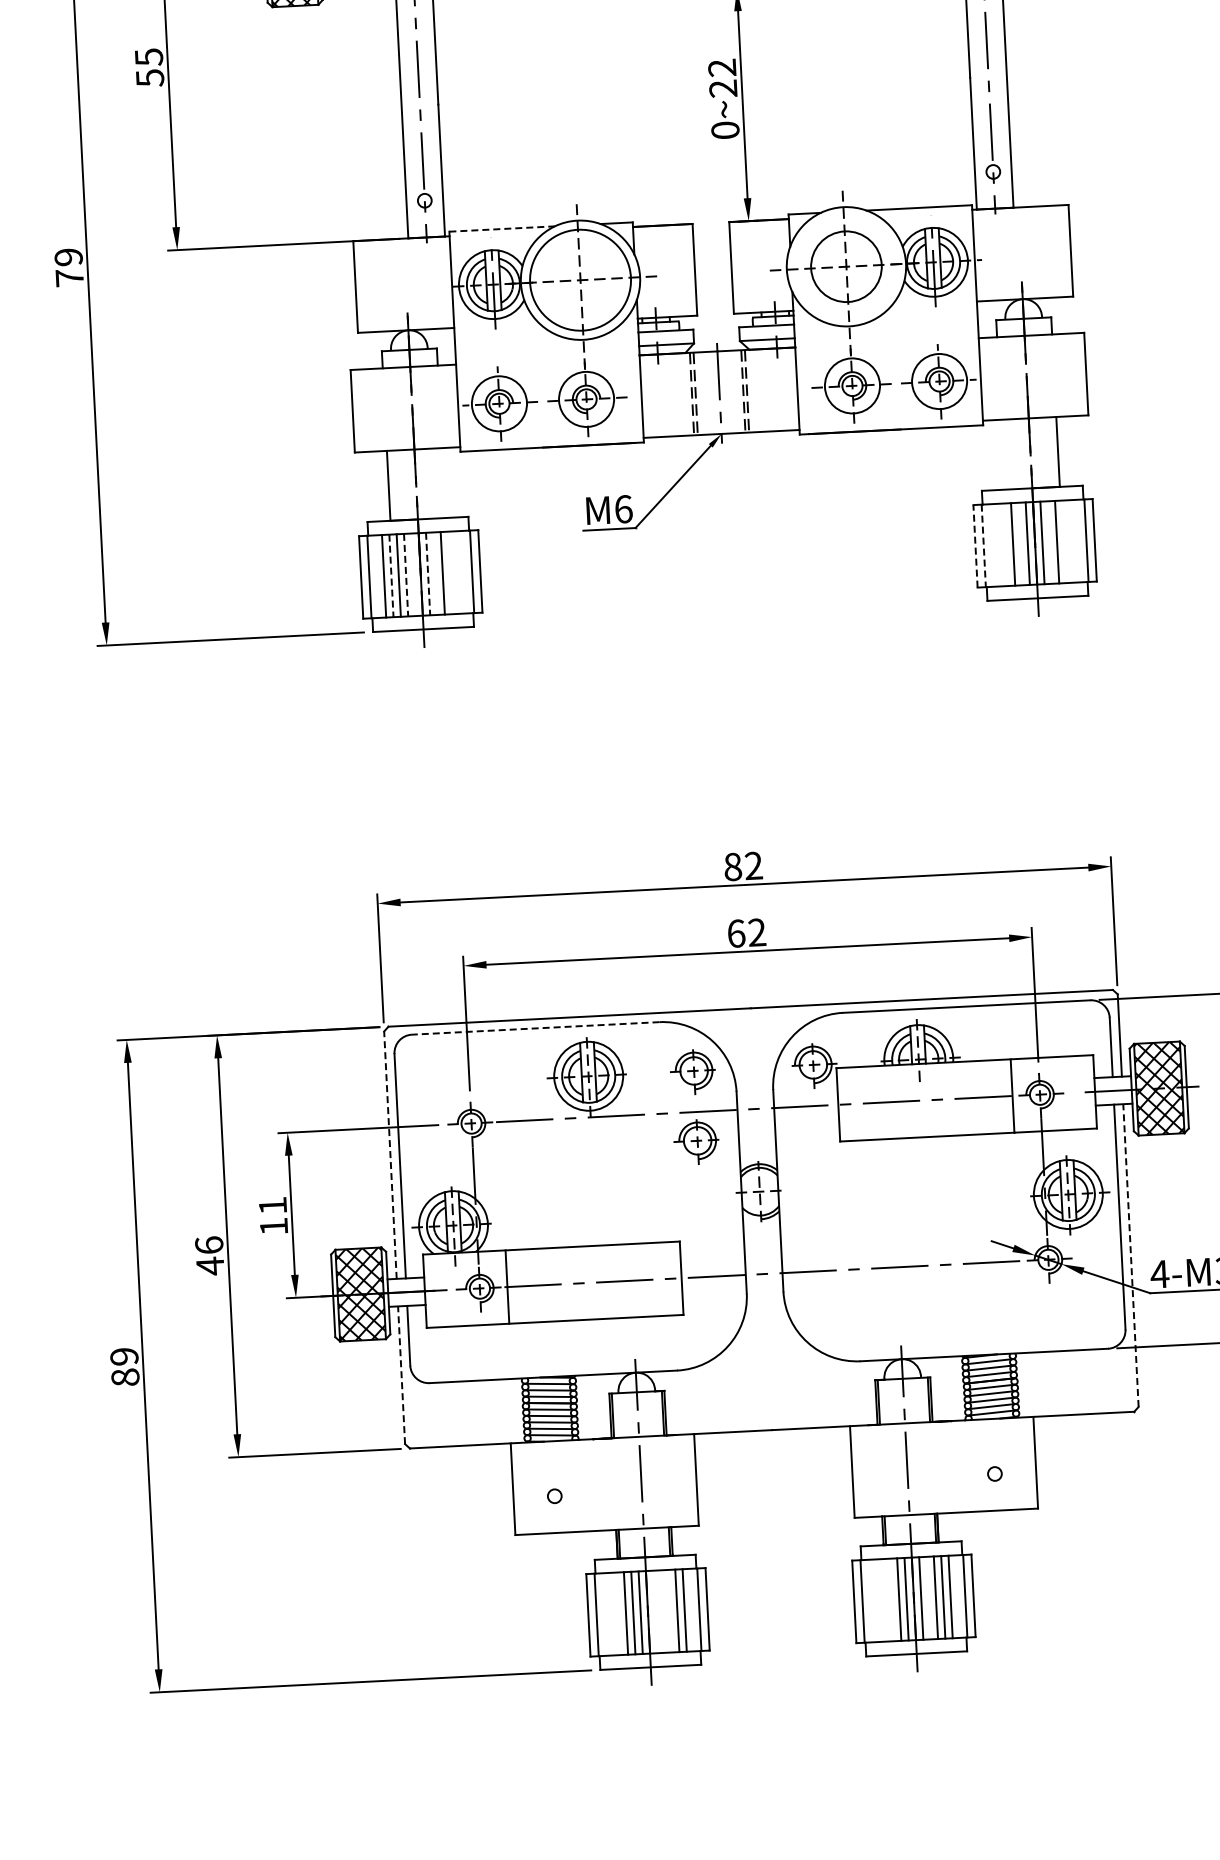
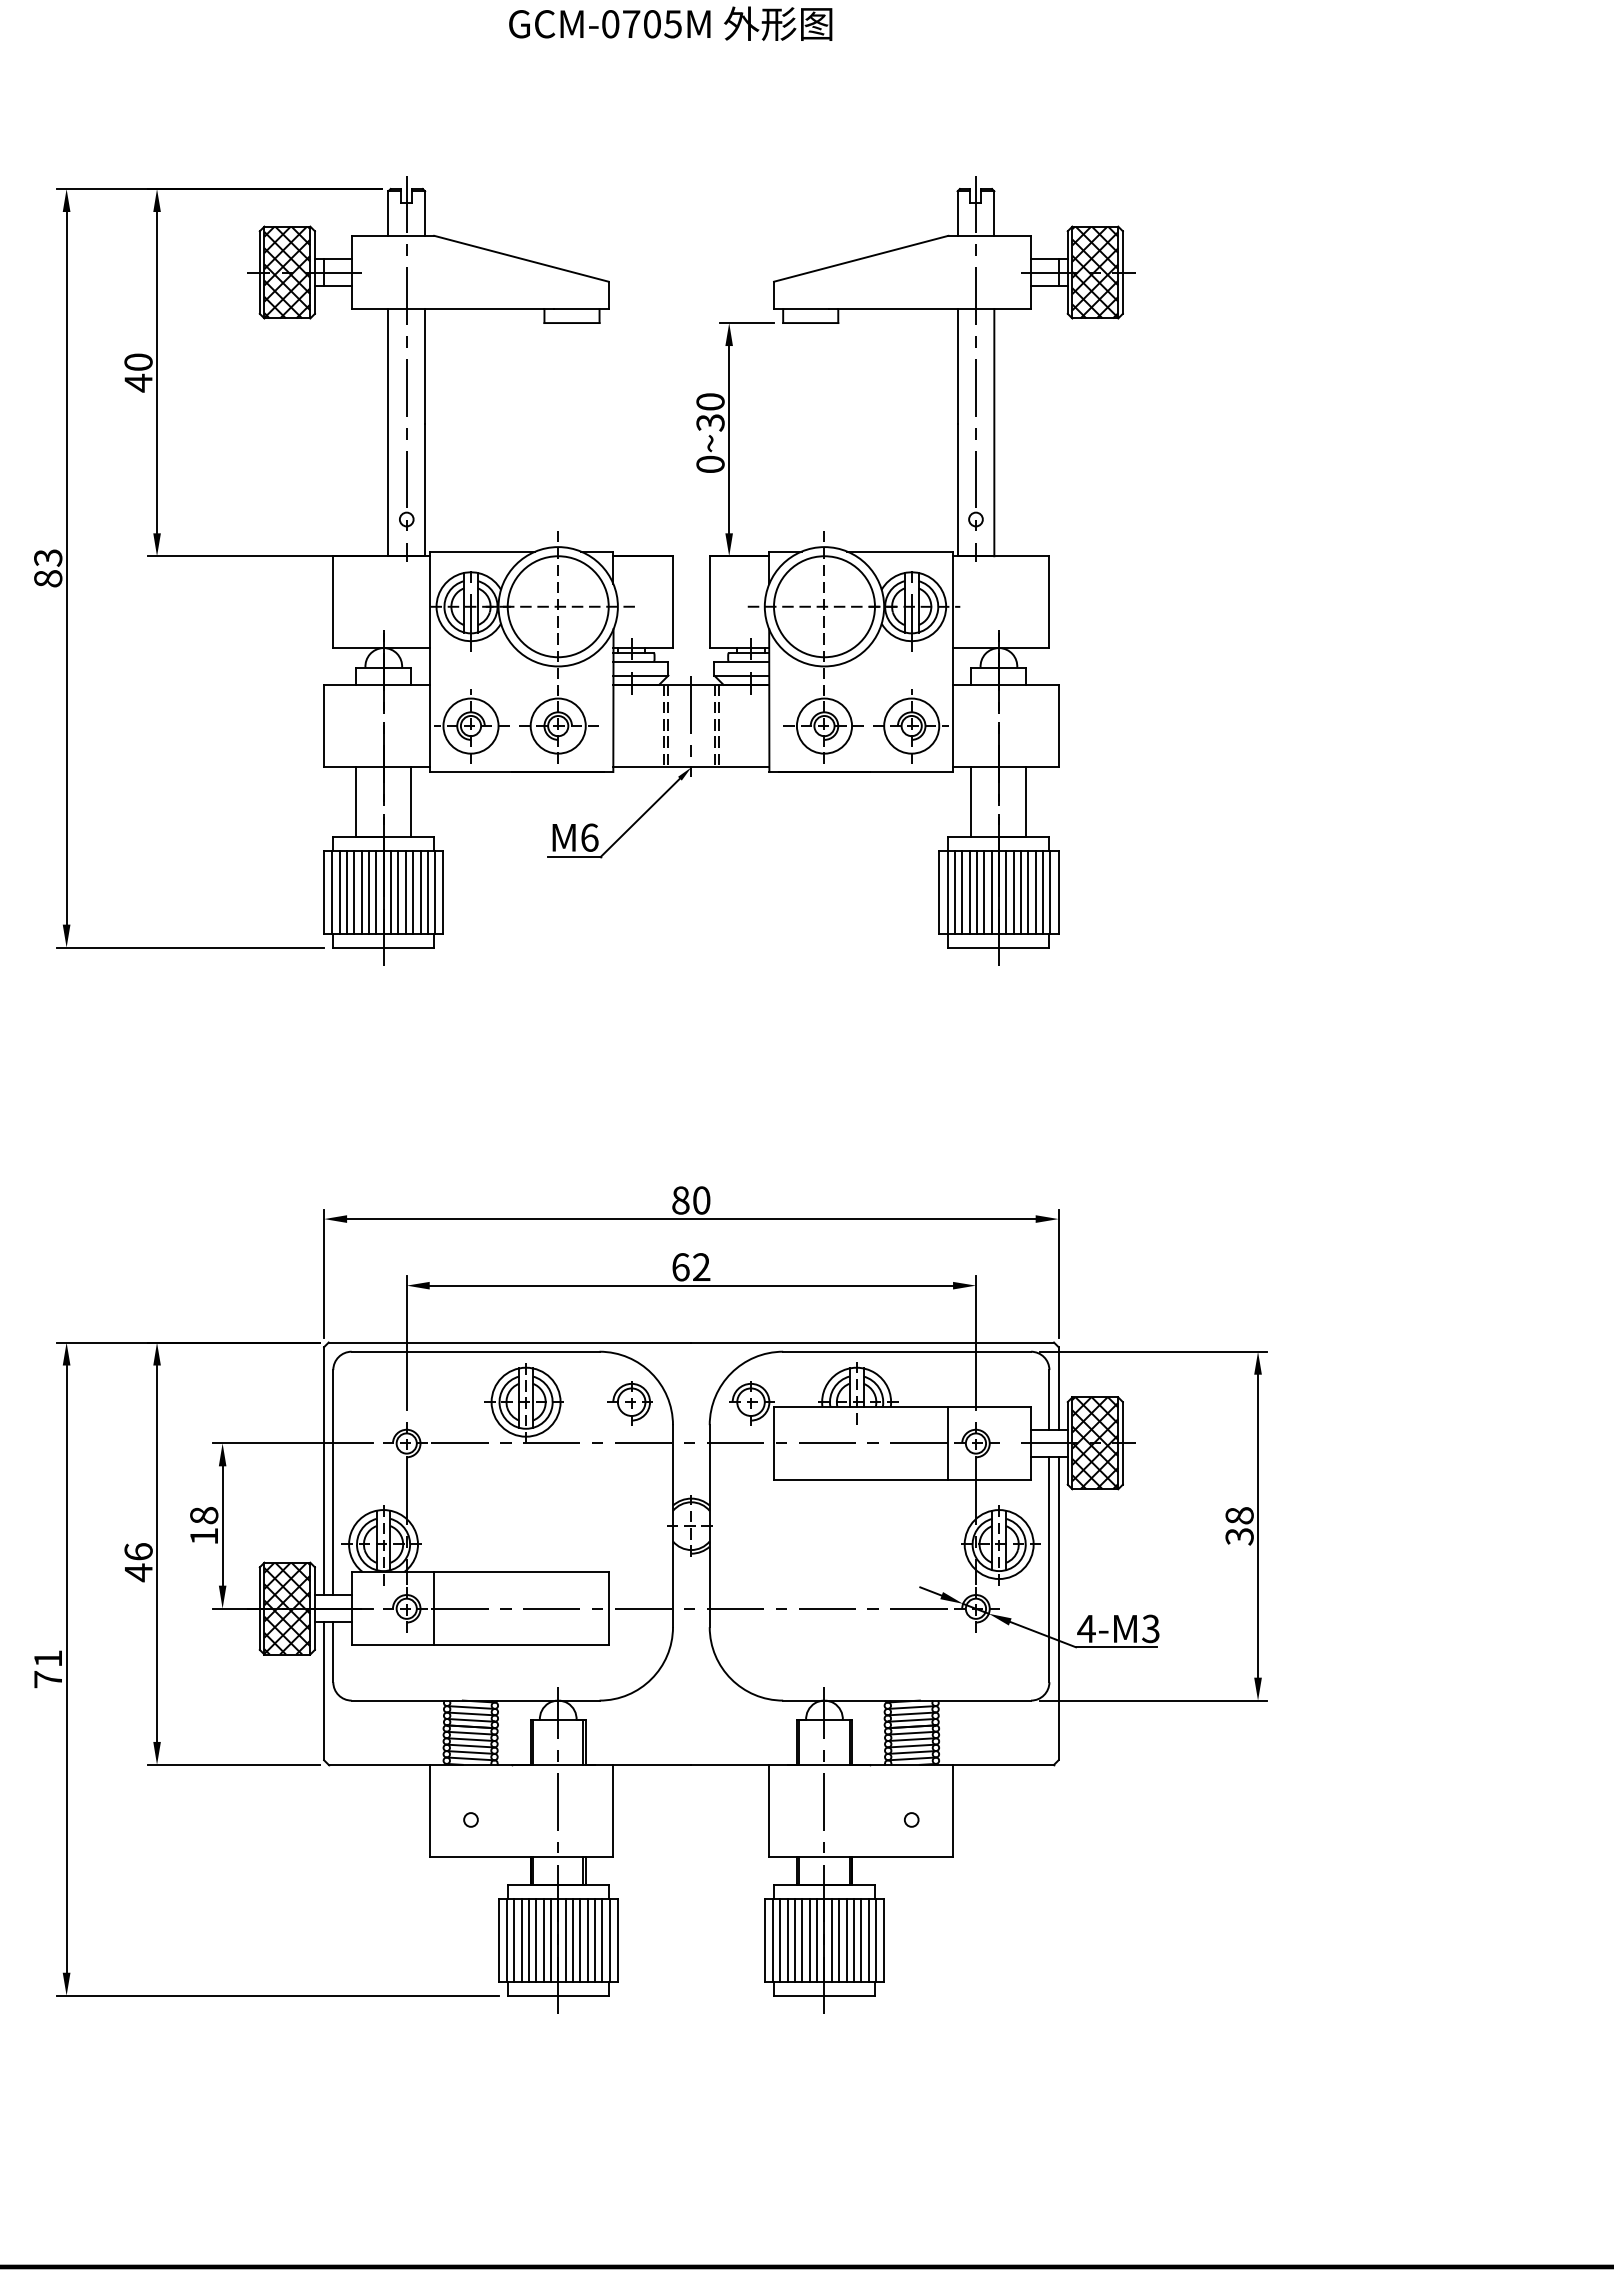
text: (149, 67) -> (138, 372), 55 -> 40
text: (722, 78) -> (710, 412), 0~22 -> 0~30
line: (502, 228) -> (482, 551), dashed -> solid
circle: (845, 266) -> (823, 606), size x1.43
text: (69, 267) -> (48, 568), 79 -> 83
line: (1003, 454) -> (971, 802), added
line: (443, 483) -> (411, 802), added
line: (1064, 541) -> (1028, 892), added
line: (1071, 541) -> (1035, 892), added
line: (1079, 541) -> (1043, 892), added
line: (1049, 542) -> (1013, 892), added
line: (1005, 544) -> (969, 892), added
line: (1020, 544) -> (984, 892), added
line: (990, 545) -> (954, 892), added
line: (998, 545) -> (962, 892), added
line: (975, 546) -> (939, 892), dashed -> solid
line: (983, 546) -> (947, 893), dashed -> solid
line: (450, 572) -> (413, 892), added
line: (457, 572) -> (420, 892), added
line: (464, 572) -> (427, 892), added
line: (435, 573) -> (398, 892), added
line: (413, 574) -> (376, 892), added
line: (428, 575) -> (391, 893), dashed -> solid
line: (376, 576) -> (339, 892), added
line: (391, 576) -> (354, 893), dashed -> solid
line: (406, 576) -> (369, 893), dashed -> solid
text: (753, 865) -> (701, 1200), 82 -> 80
line: (535, 1028) -> (475, 1351), dashed -> solid
part: (695, 1142) -> (629, 1473), removed
line: (390, 1154) -> (324, 1470), dashed -> solid
text: (273, 1205) -> (204, 1515), 11 -> 18
line: (1130, 1255) -> (1058, 1608), dashed -> solid
text: (125, 1367) -> (48, 1669), 89 -> 71
line: (401, 1375) -> (324, 1691), dashed -> solid
line: (957, 1596) -> (868, 1940), added
line: (928, 1598) -> (839, 1940), added
line: (891, 1599) -> (802, 1940), added
line: (876, 1600) -> (787, 1940), added
line: (884, 1600) -> (795, 1940), added
line: (869, 1601) -> (780, 1940), added
line: (692, 1610) -> (602, 1940), added
line: (655, 1611) -> (565, 1940), added
line: (662, 1611) -> (572, 1940), added
line: (670, 1611) -> (580, 1940), added
line: (618, 1613) -> (528, 1940), added
line: (604, 1614) -> (514, 1940), added
line: (611, 1614) -> (521, 1940), added

